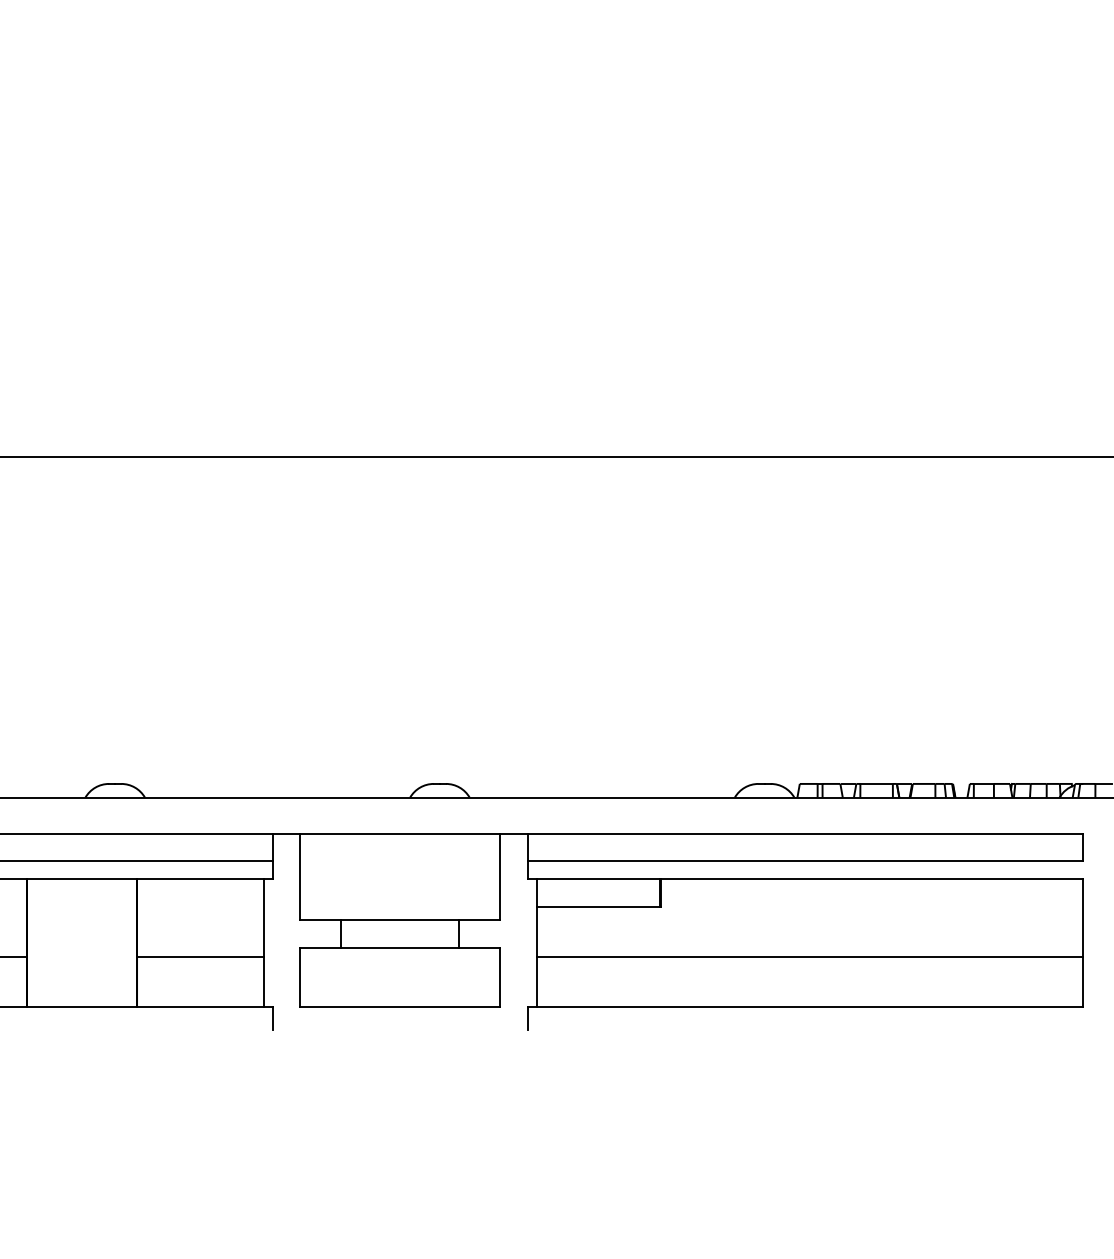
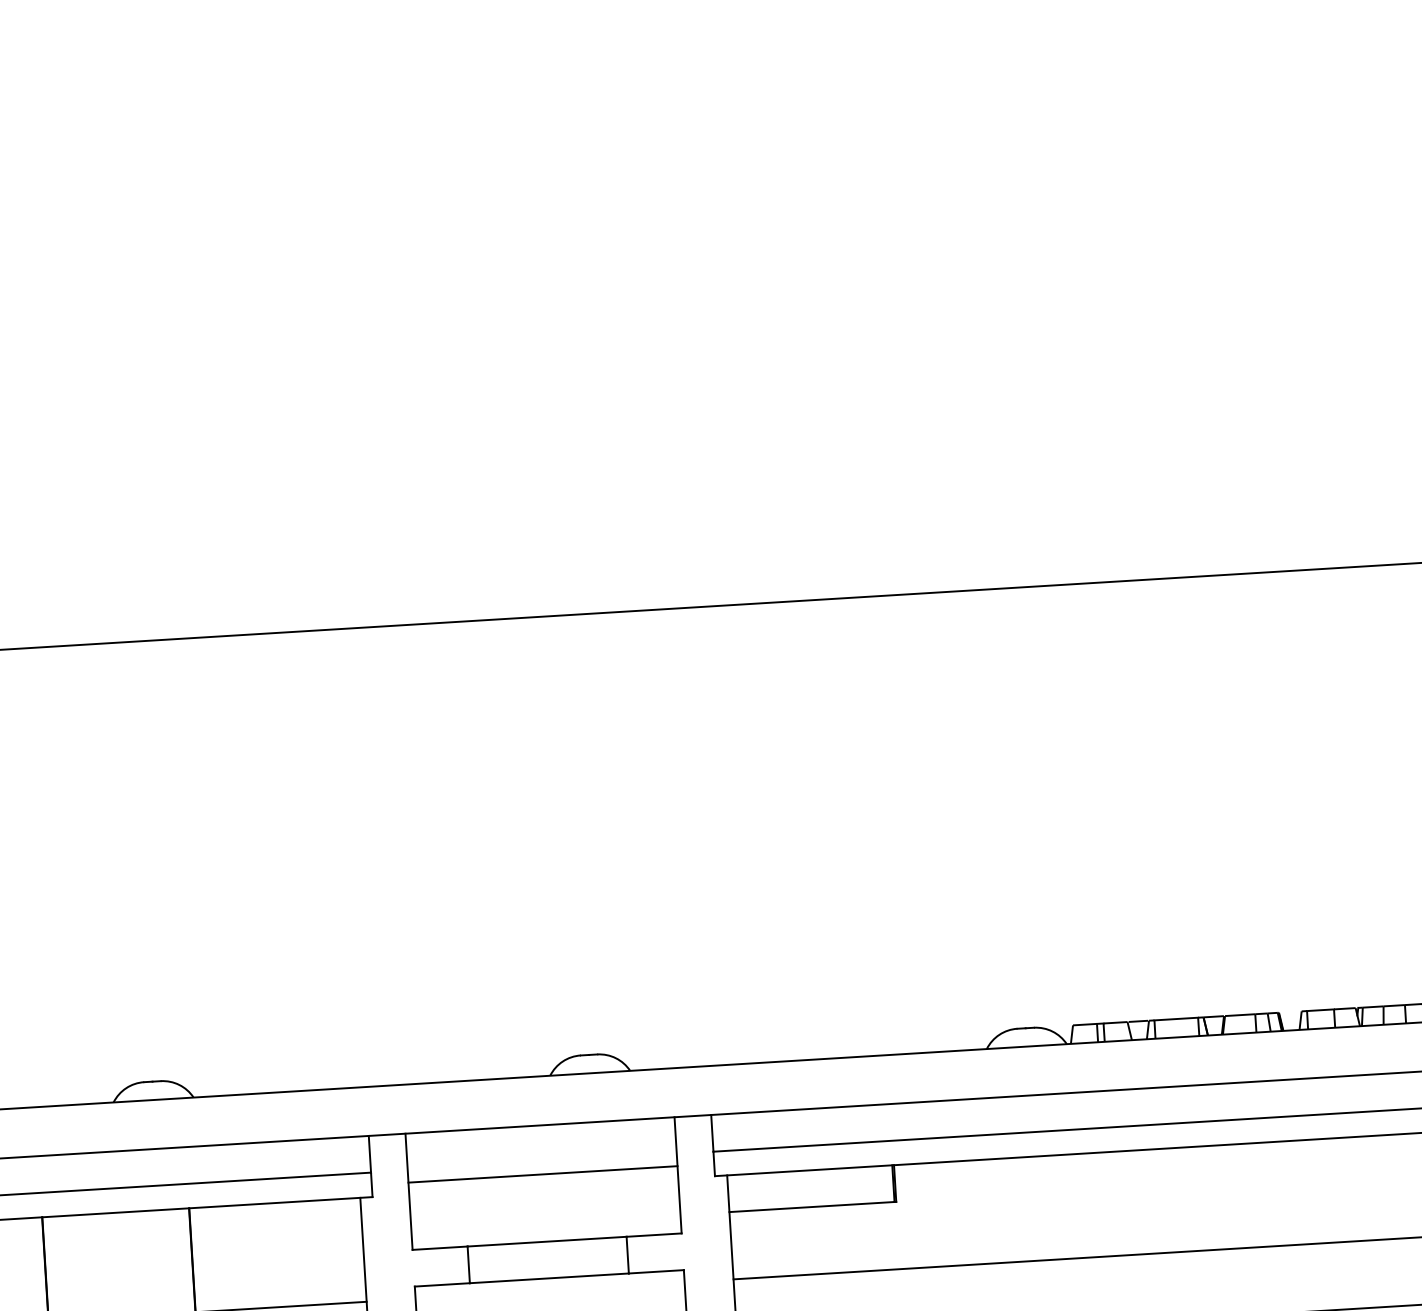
line: (400, 870) -> (543, 1174), added

